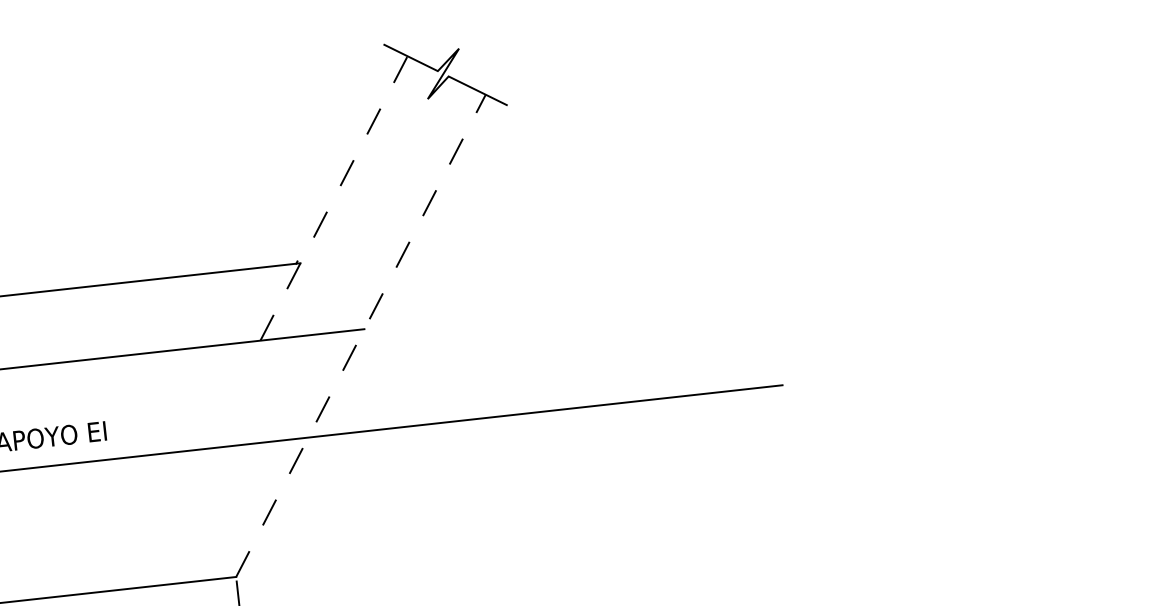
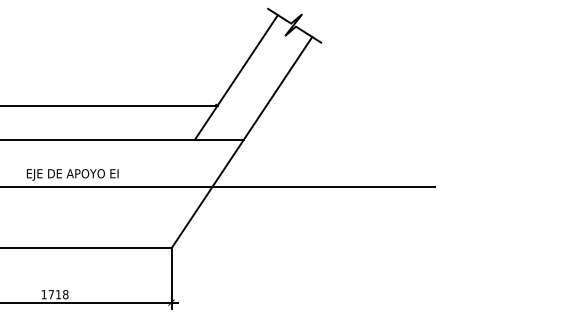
line: (334, 198) -> (236, 77), dashed -> solid
line: (360, 335) -> (241, 142), dashed -> solid

